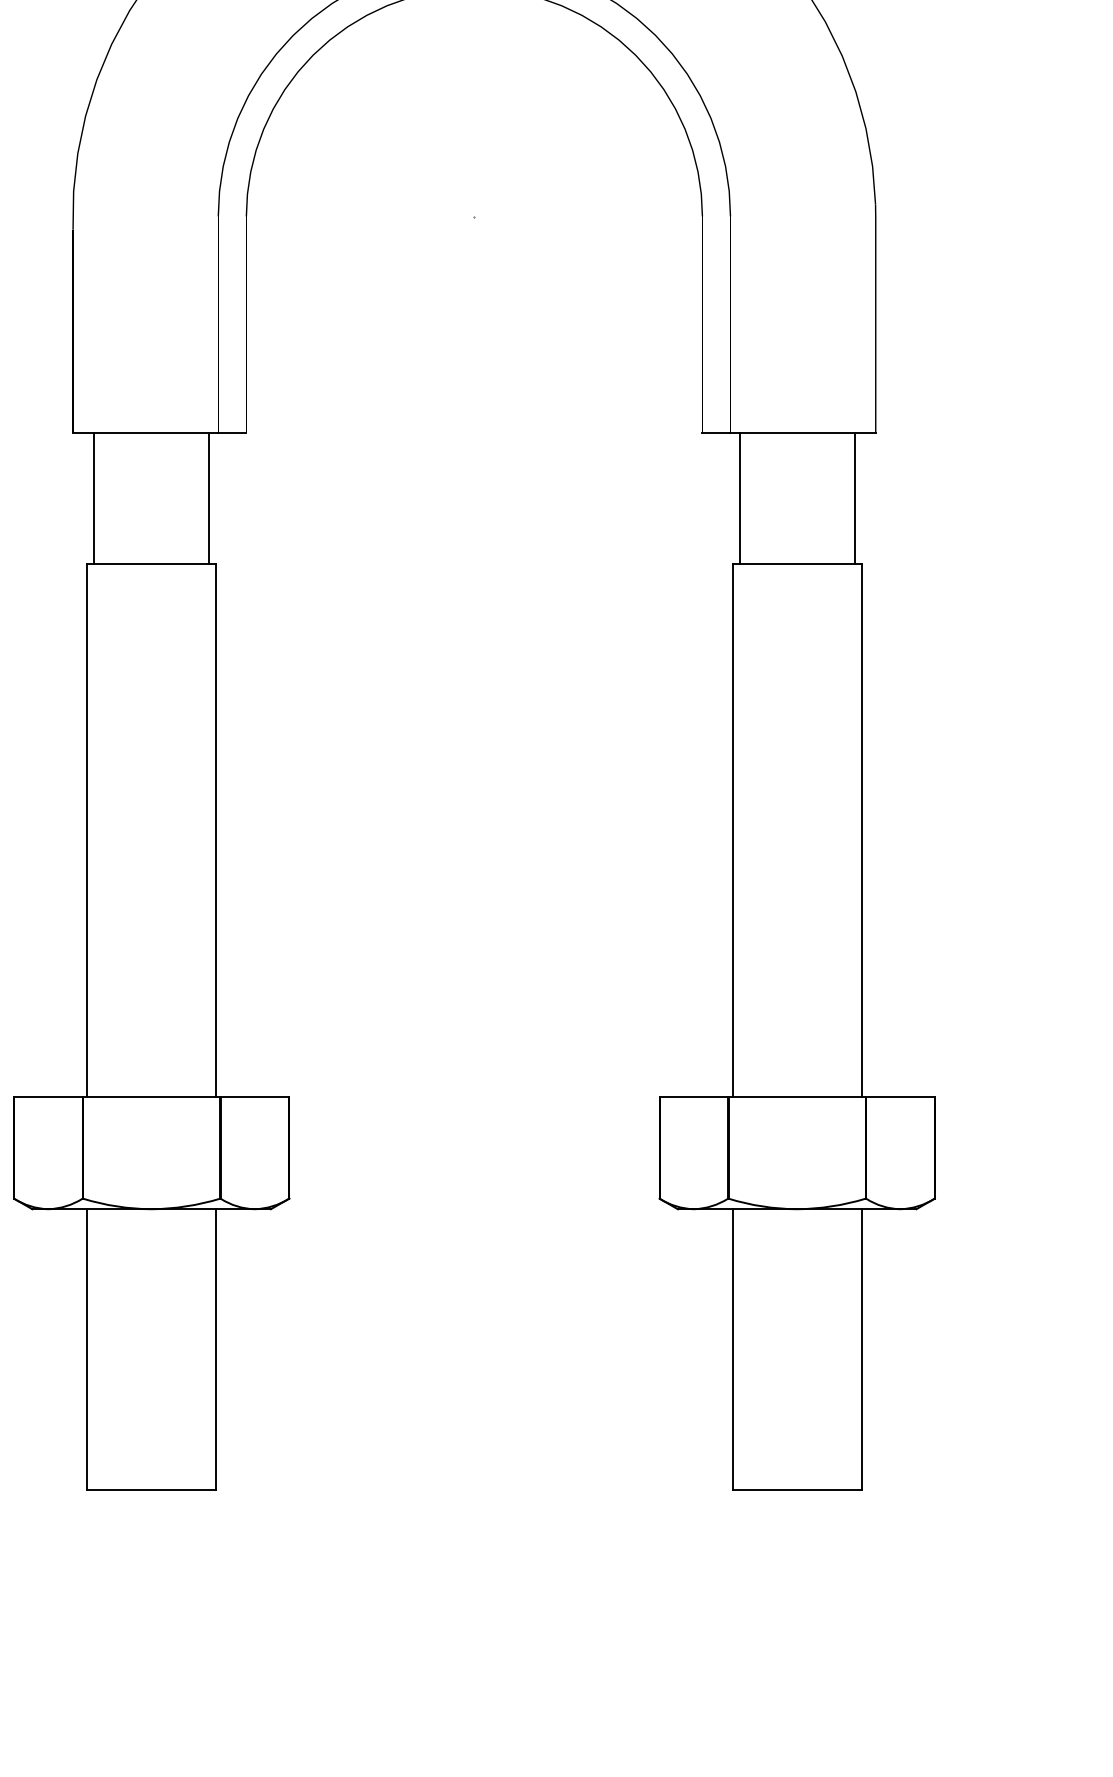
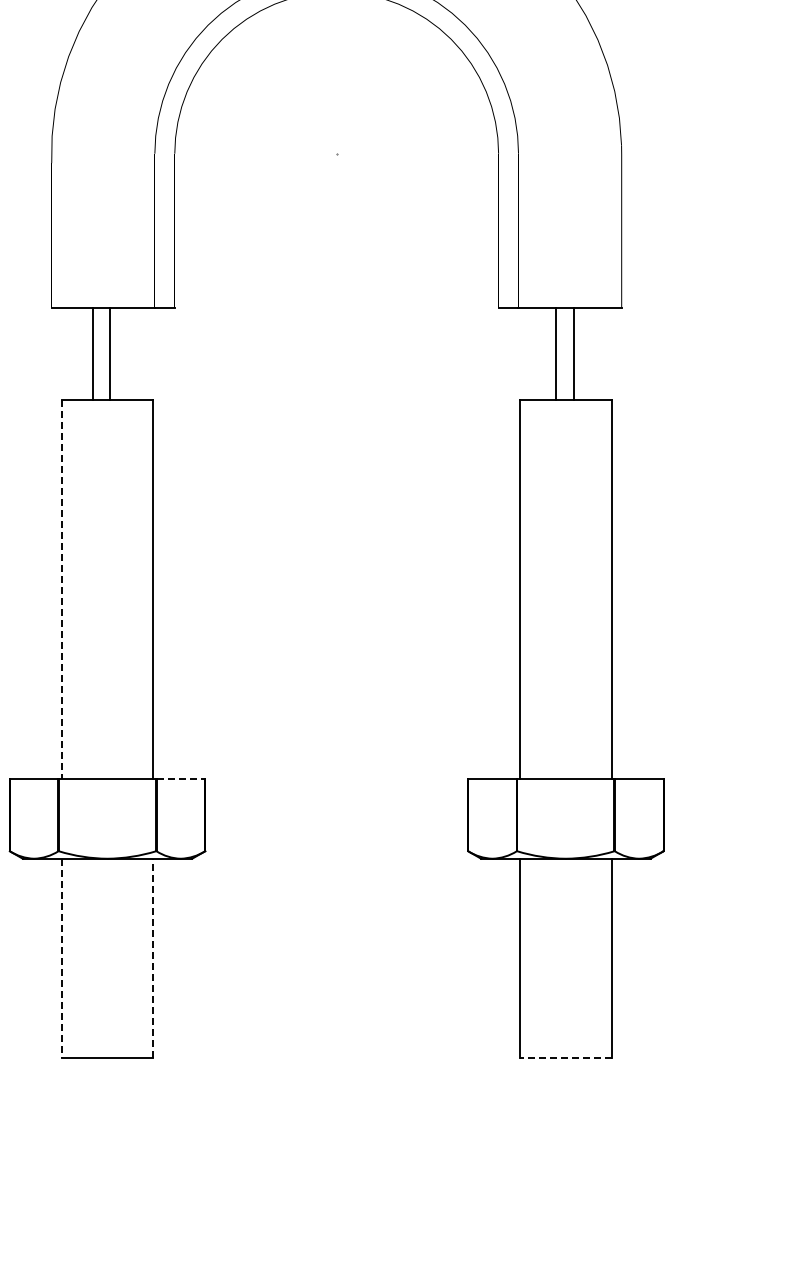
line: (93, 497) -> (92, 353), moved
line: (209, 497) -> (110, 353), moved
line: (740, 497) -> (556, 353), moved
line: (854, 497) -> (573, 353), moved
line: (86, 831) -> (61, 590), solid -> dashed
line: (255, 1097) -> (181, 779), solid -> dashed
line: (86, 1349) -> (61, 958), solid -> dashed
line: (216, 1349) -> (153, 958), solid -> dashed
line: (796, 1490) -> (565, 1058), solid -> dashed

